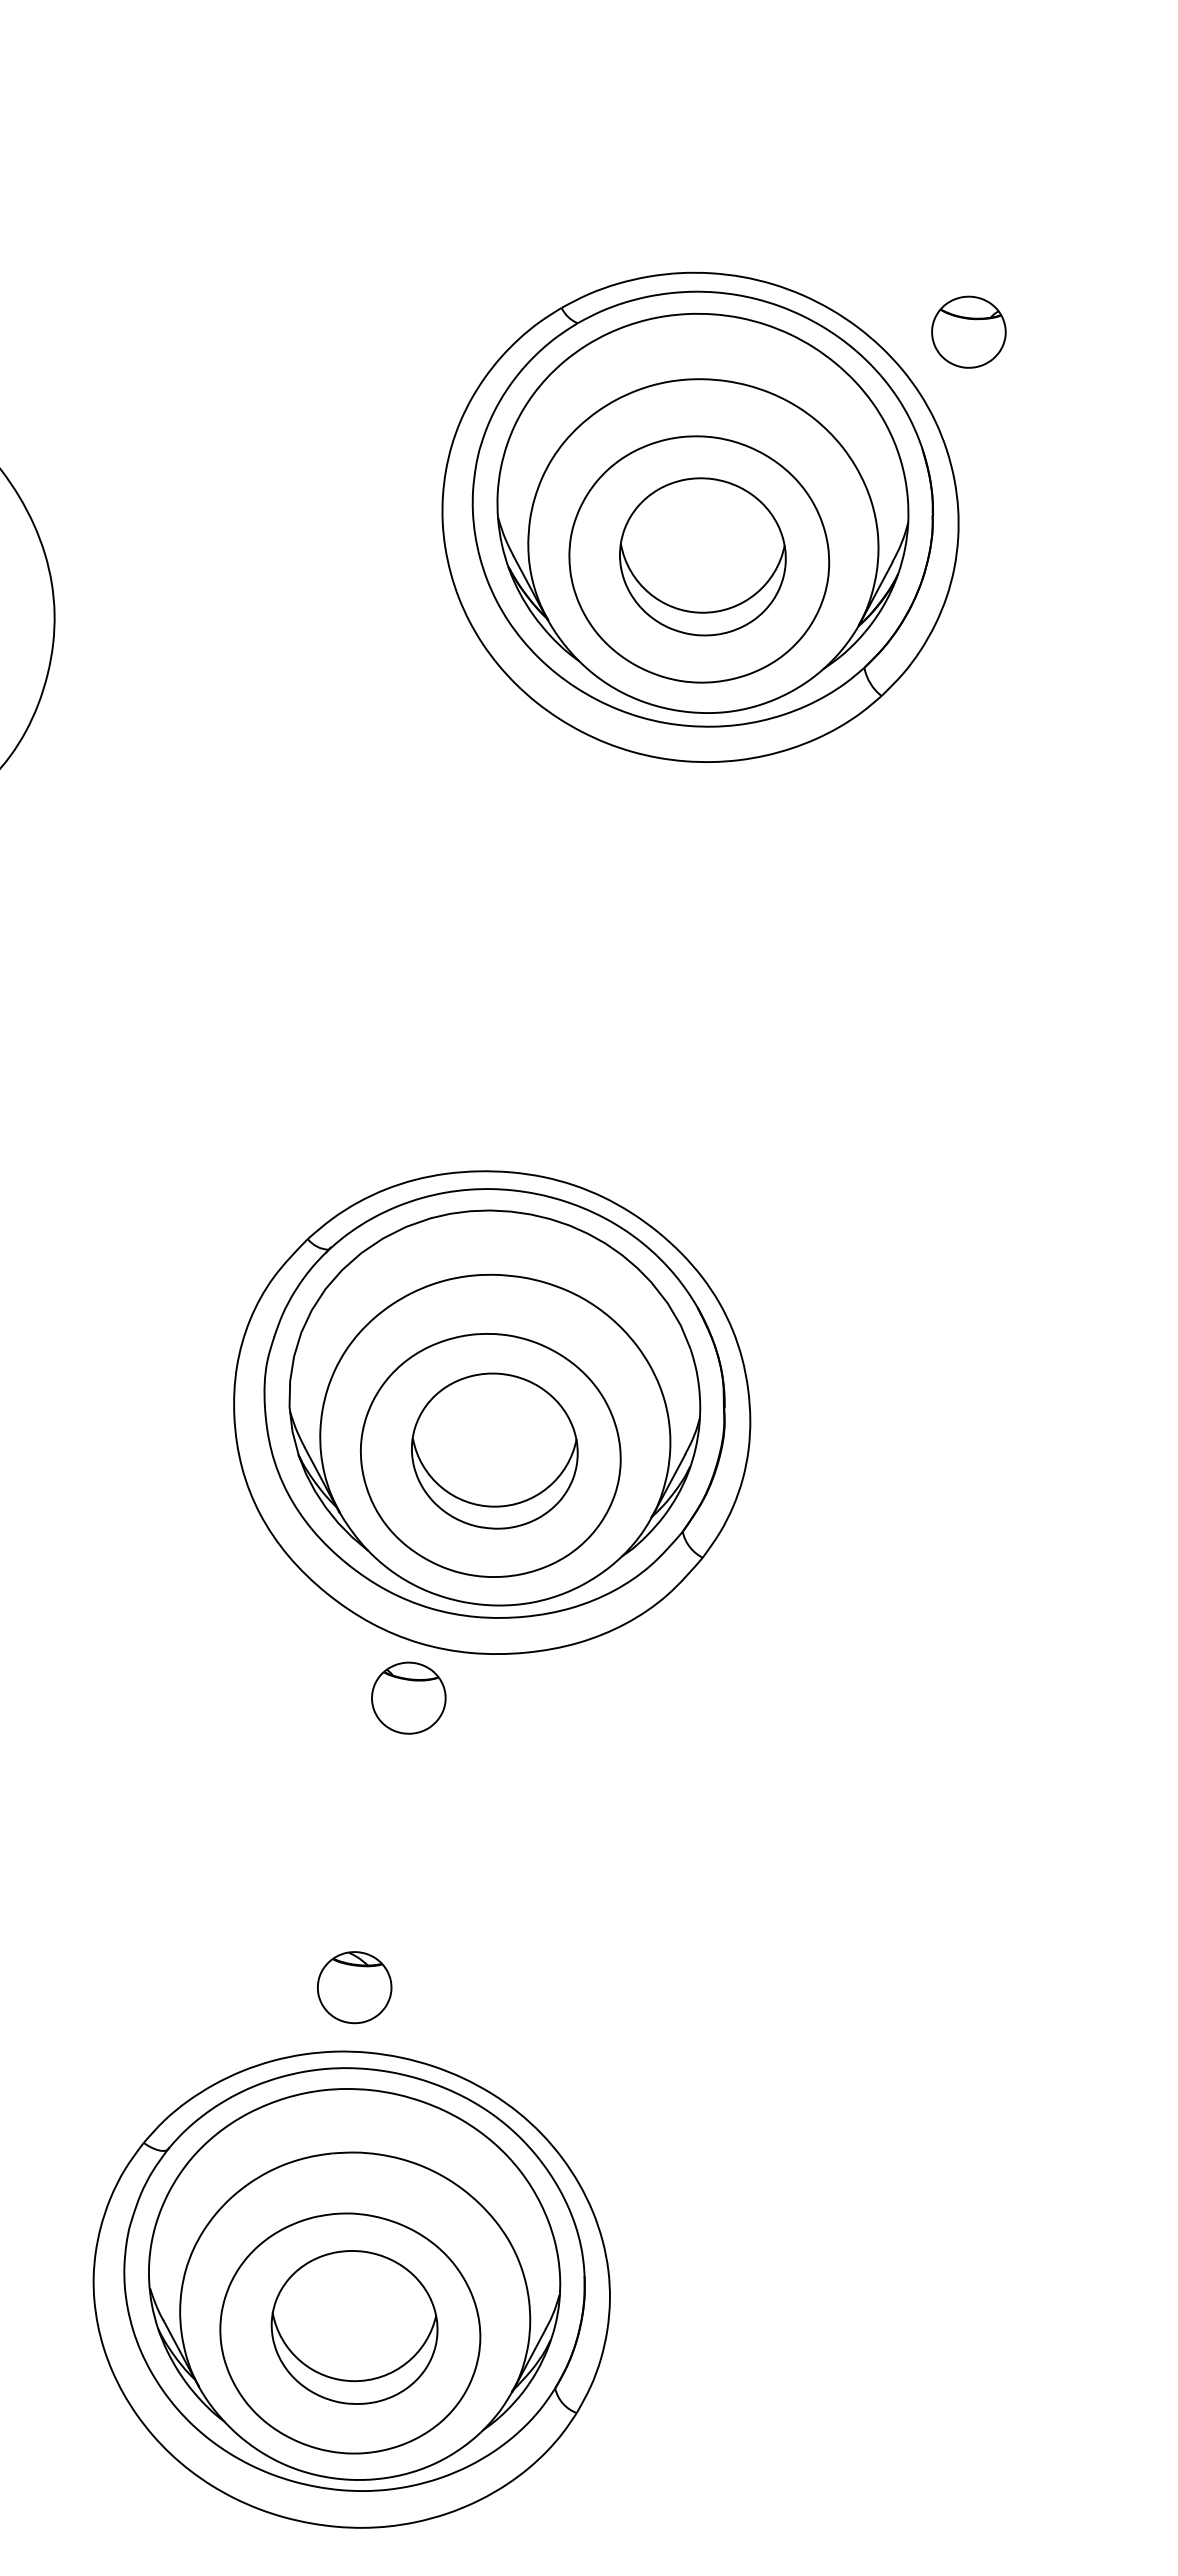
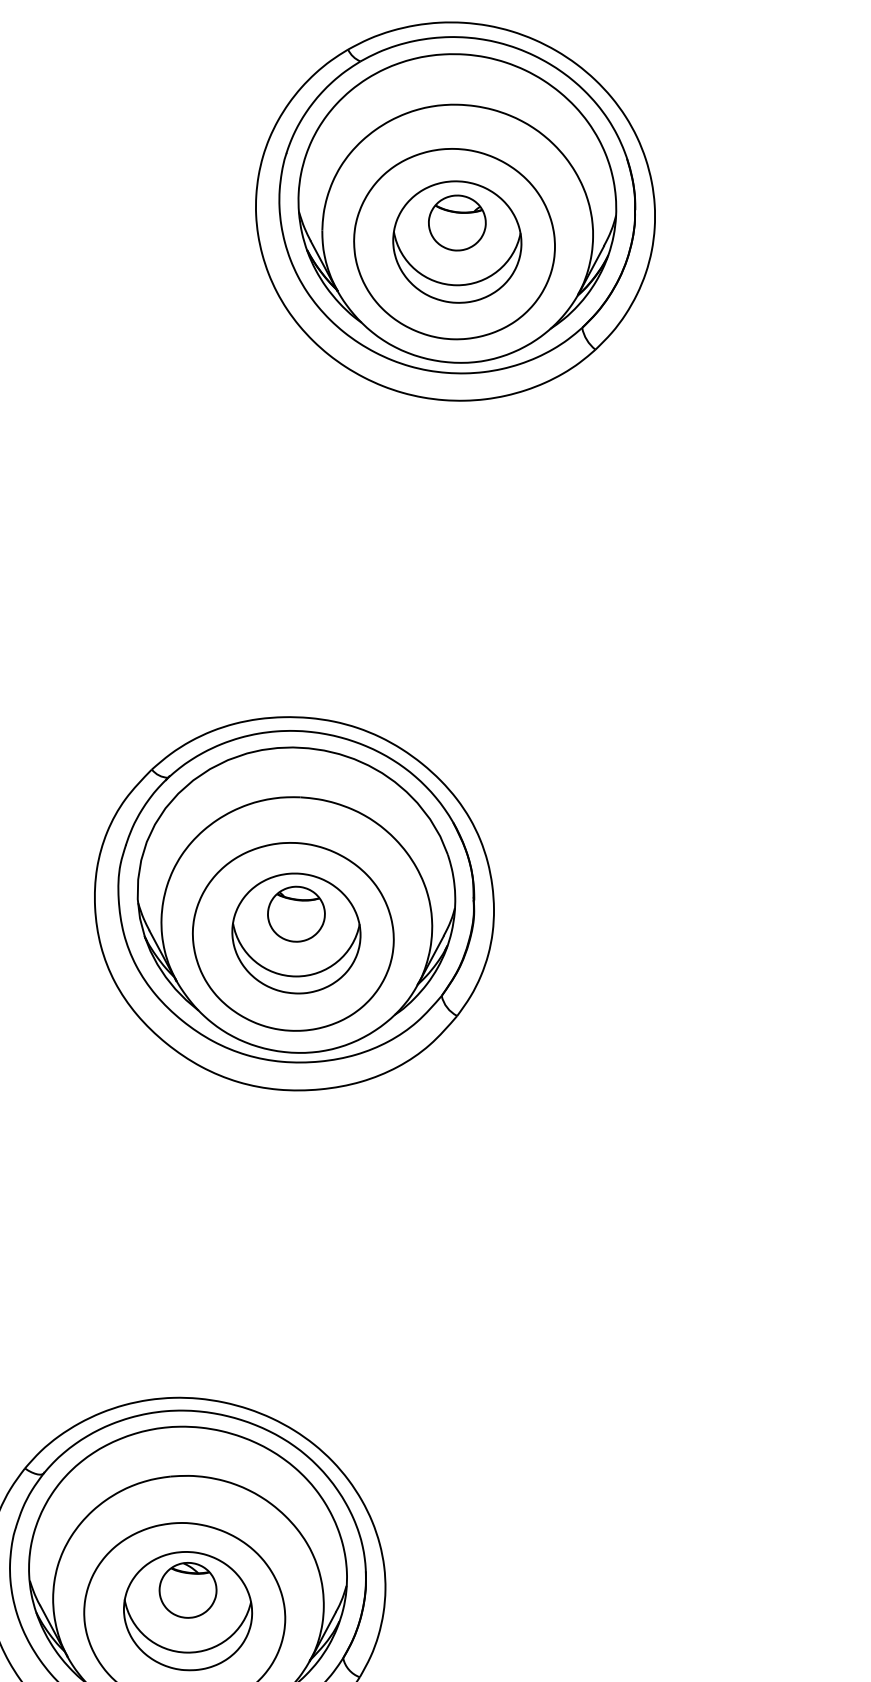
part: (968, 331) -> (457, 222), moved
part: (408, 1697) -> (296, 913), moved
part: (354, 1987) -> (187, 1590), moved

